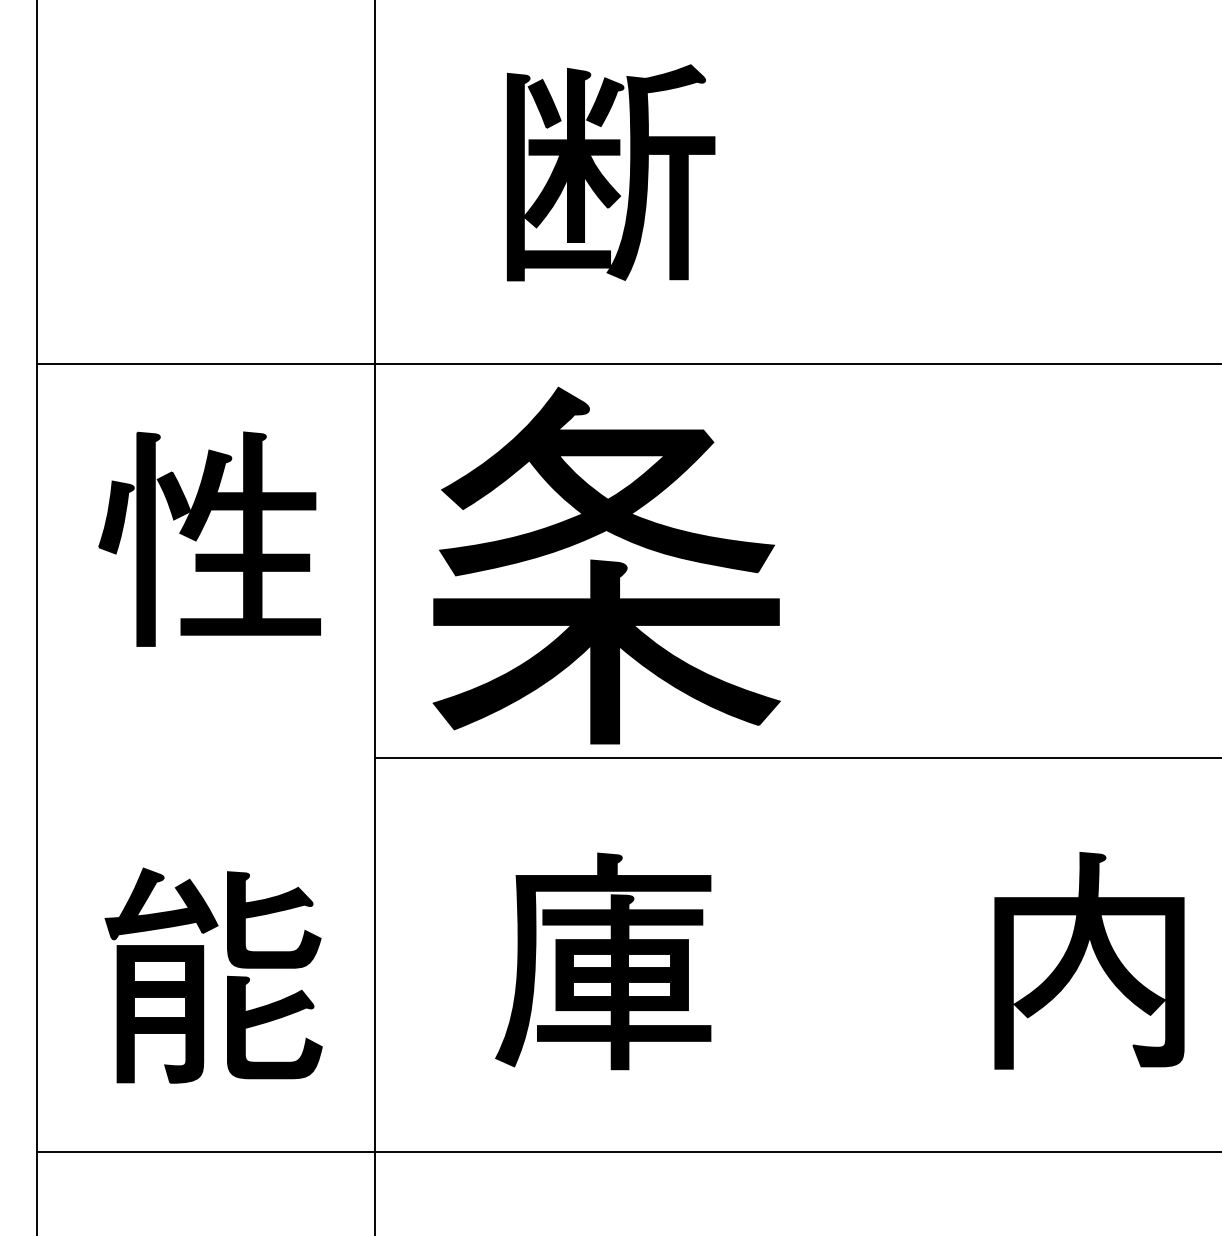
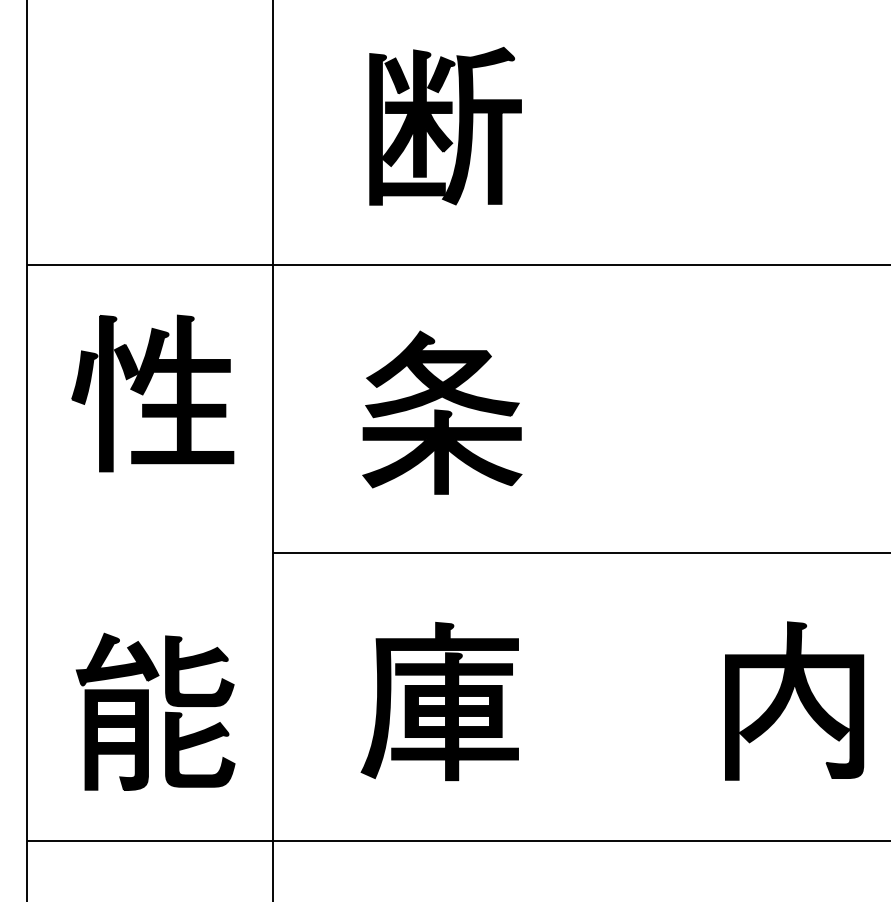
part: (606, 565) -> (442, 412), size x0.62

